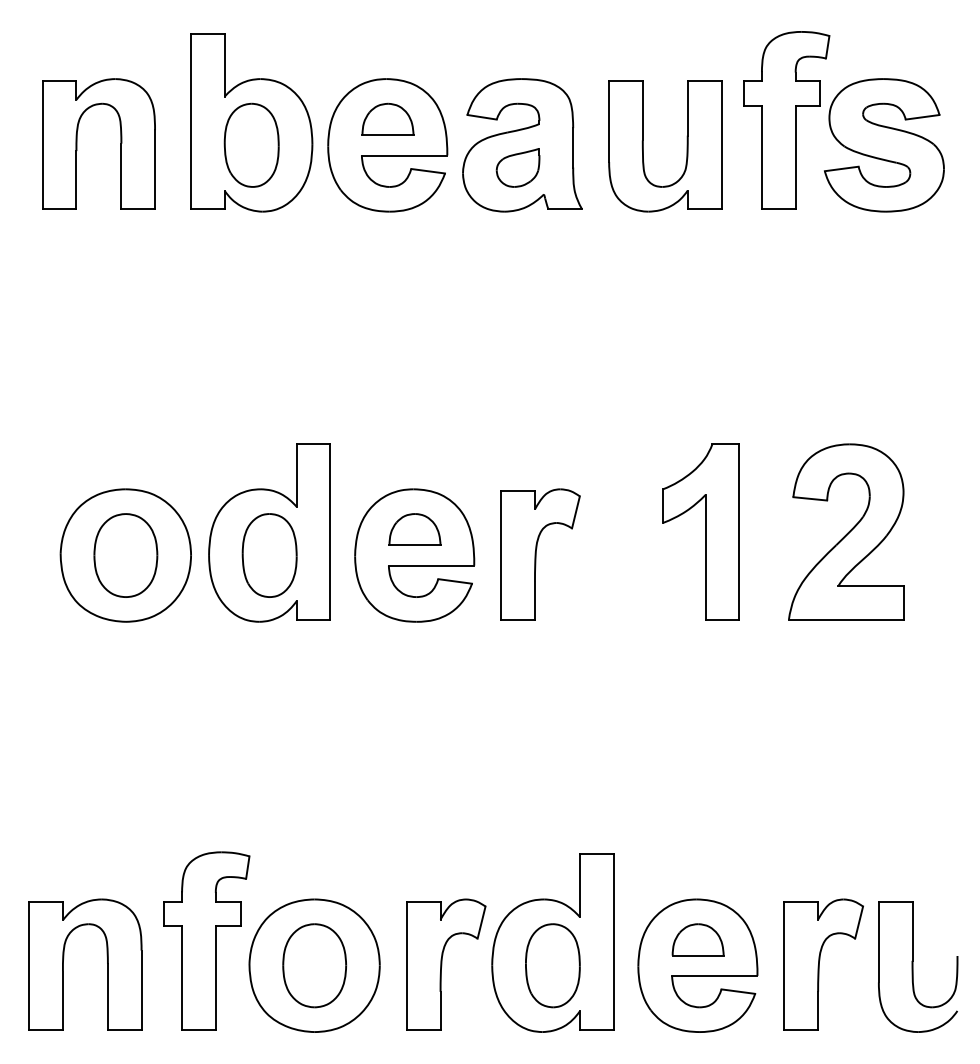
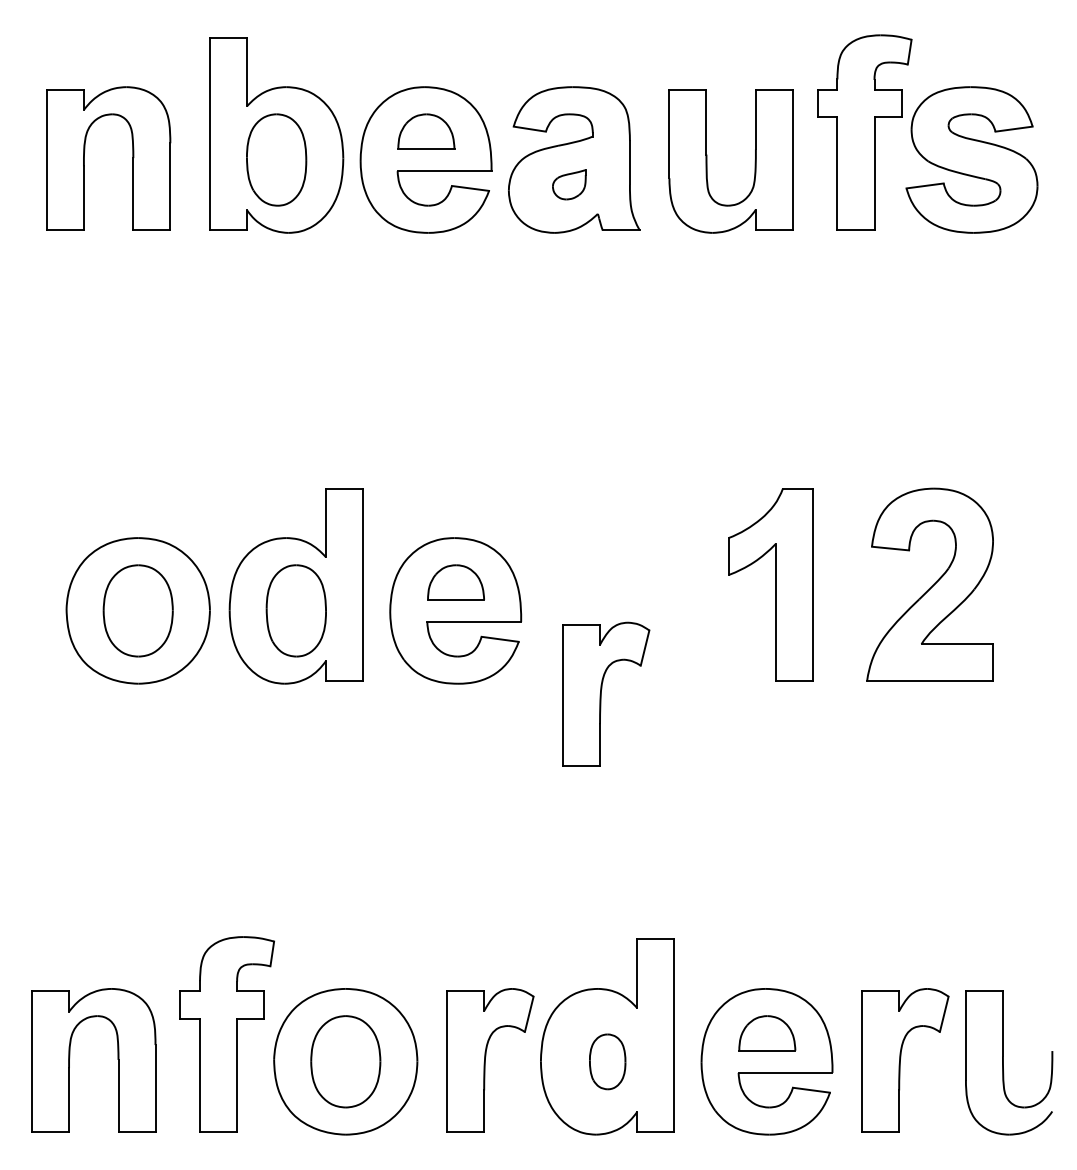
part: (517, 167) -> (568, 184), size x0.7
part: (540, 554) -> (606, 694), moved
part: (552, 965) -> (607, 1061), size x0.6

